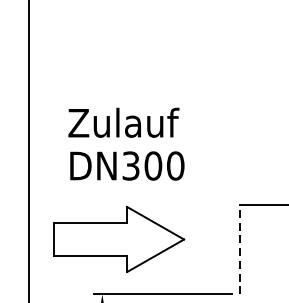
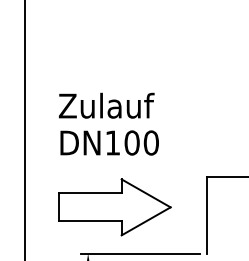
text: (130, 165) -> (112, 142), DN300 -> DN100
part: (118, 239) -> (114, 207), moved
line: (240, 248) -> (207, 214), dashed -> solid

